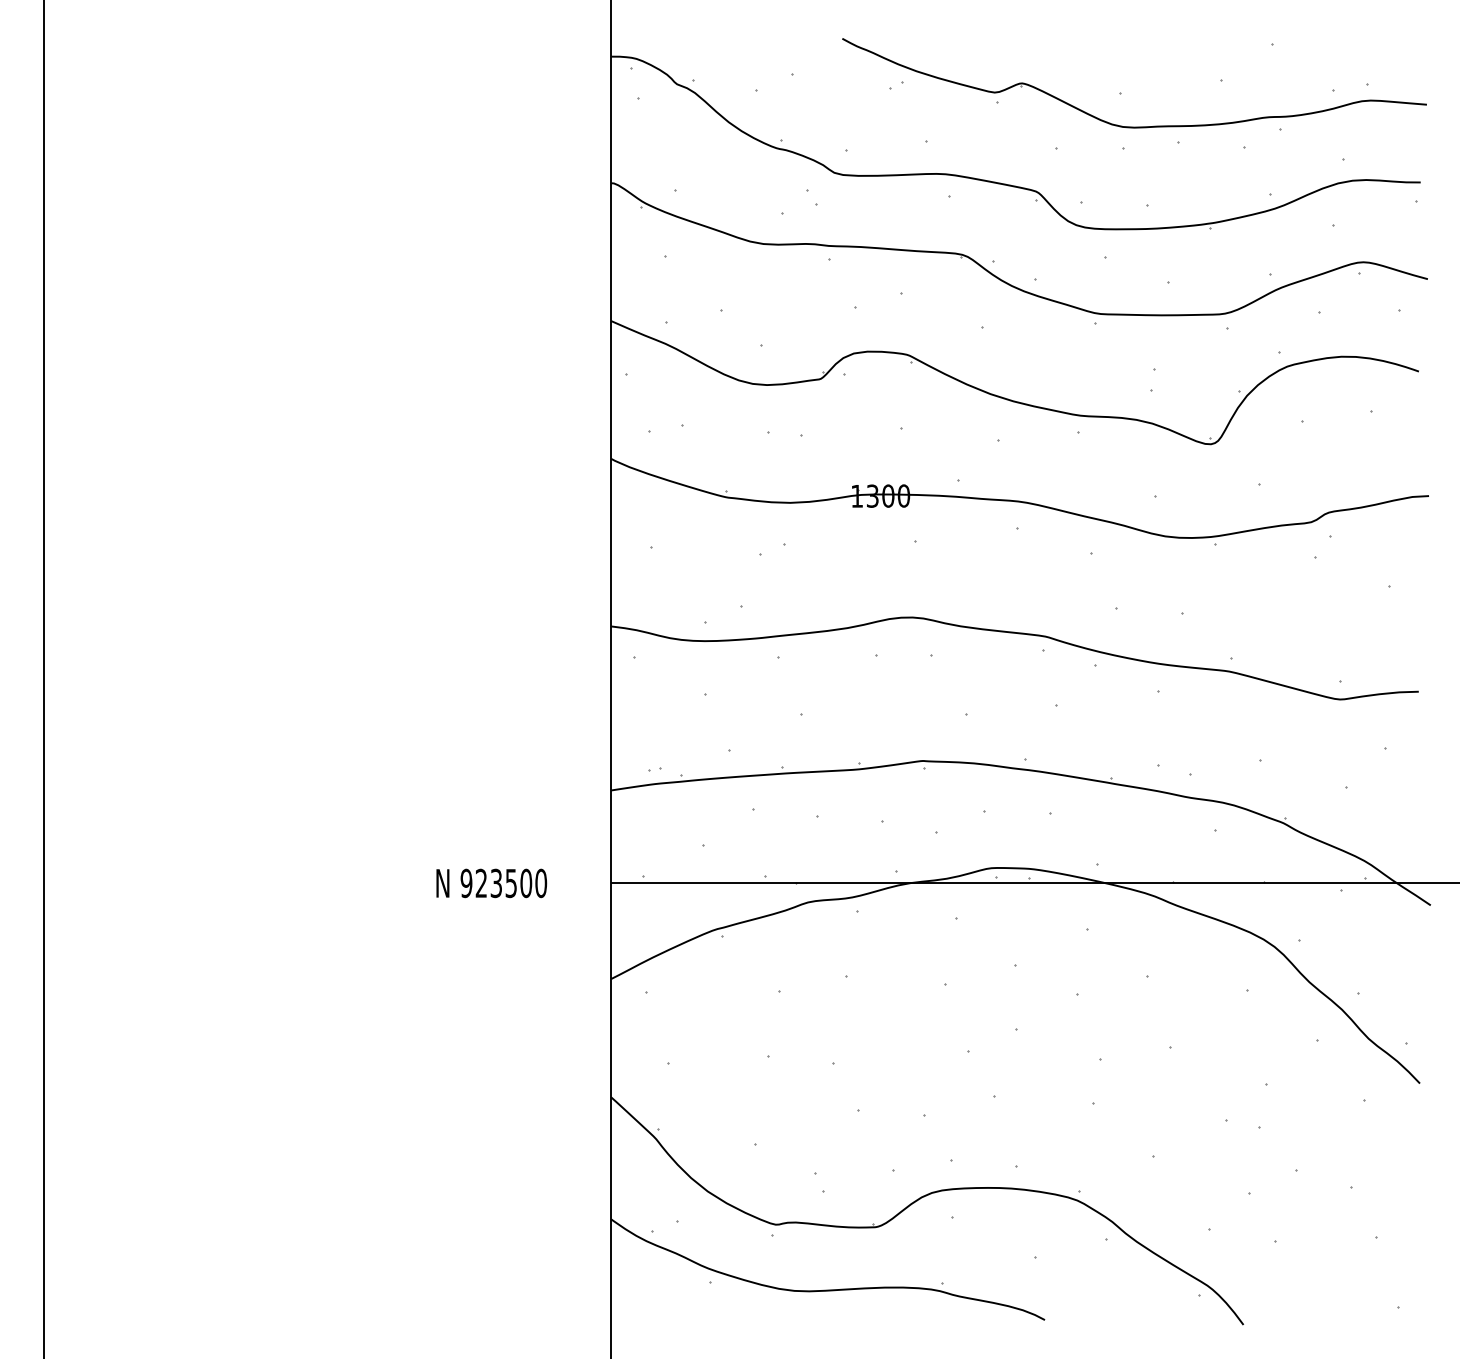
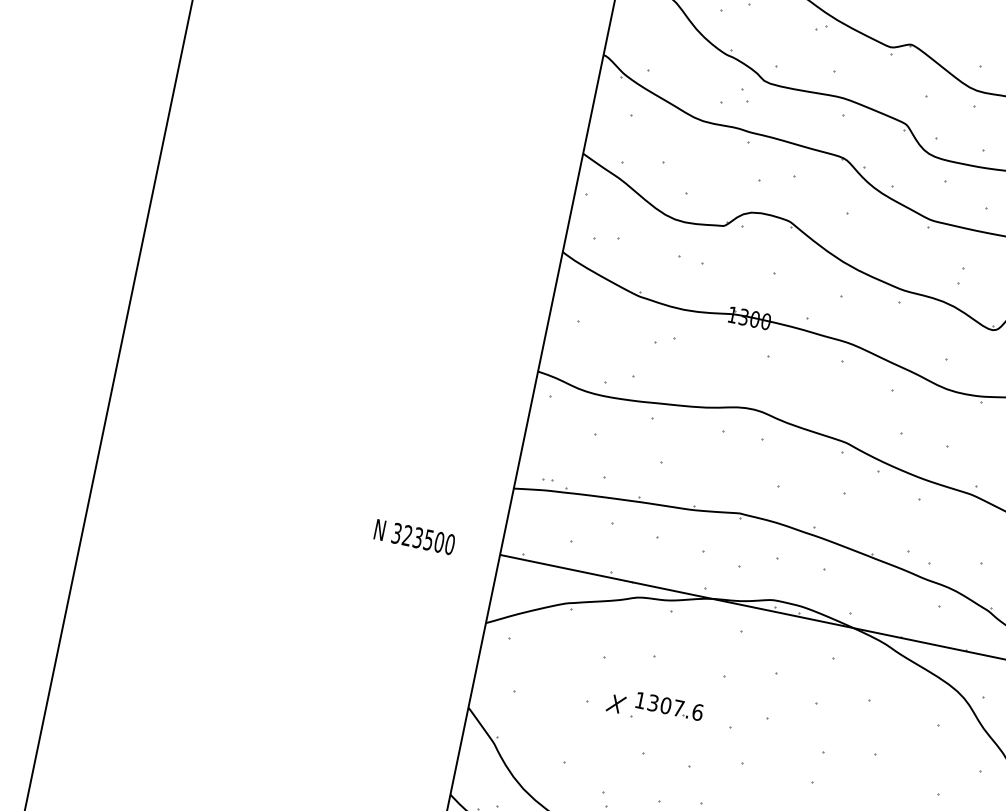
text: (466, 883) -> (396, 533), 923500 -> 323500
part: (880, 1039) -> (669, 706), added
part: (808, 1051) -> (615, 703), added

